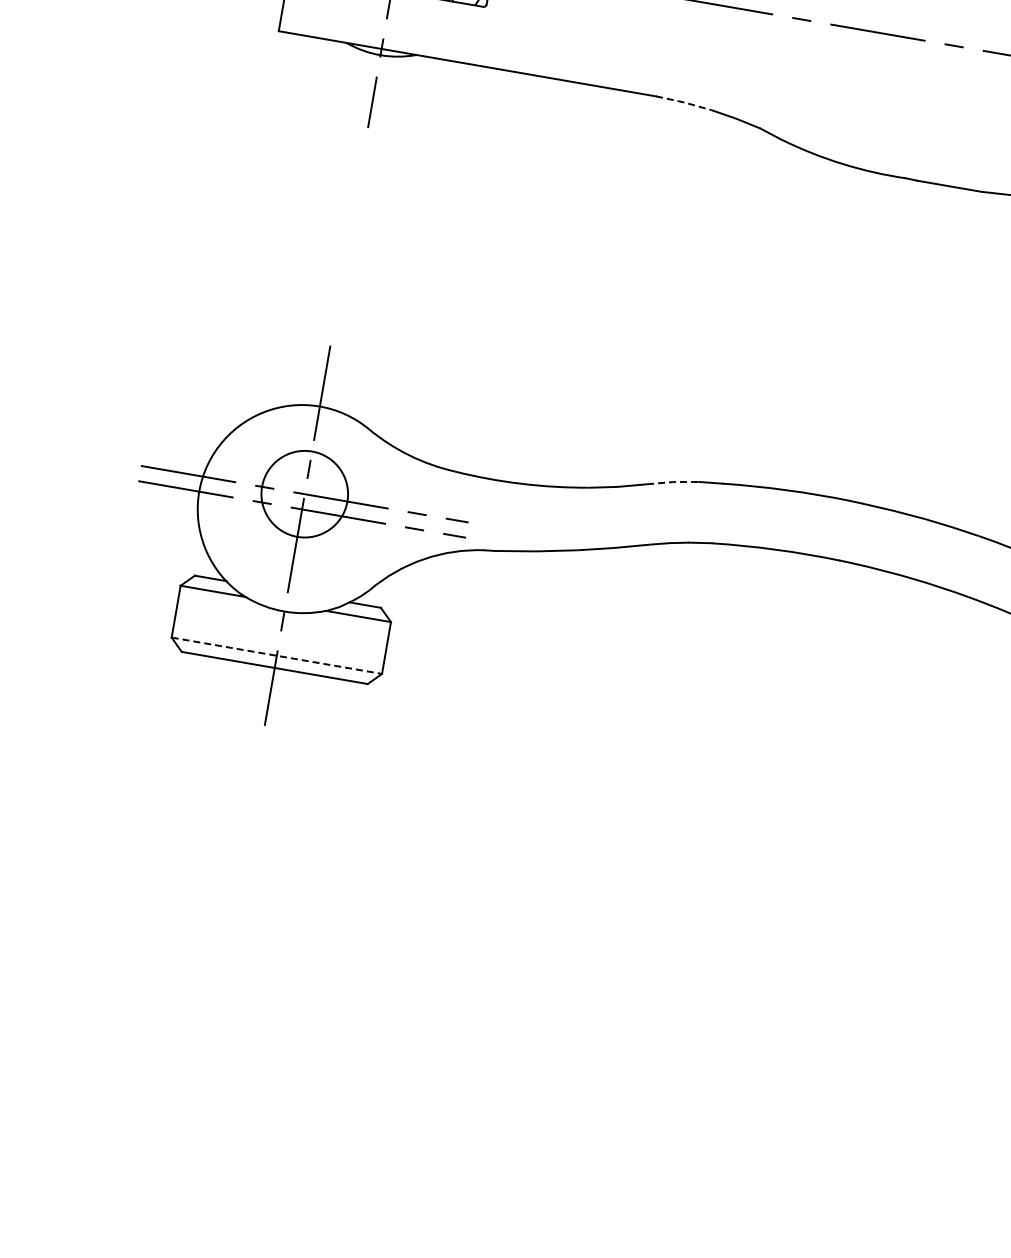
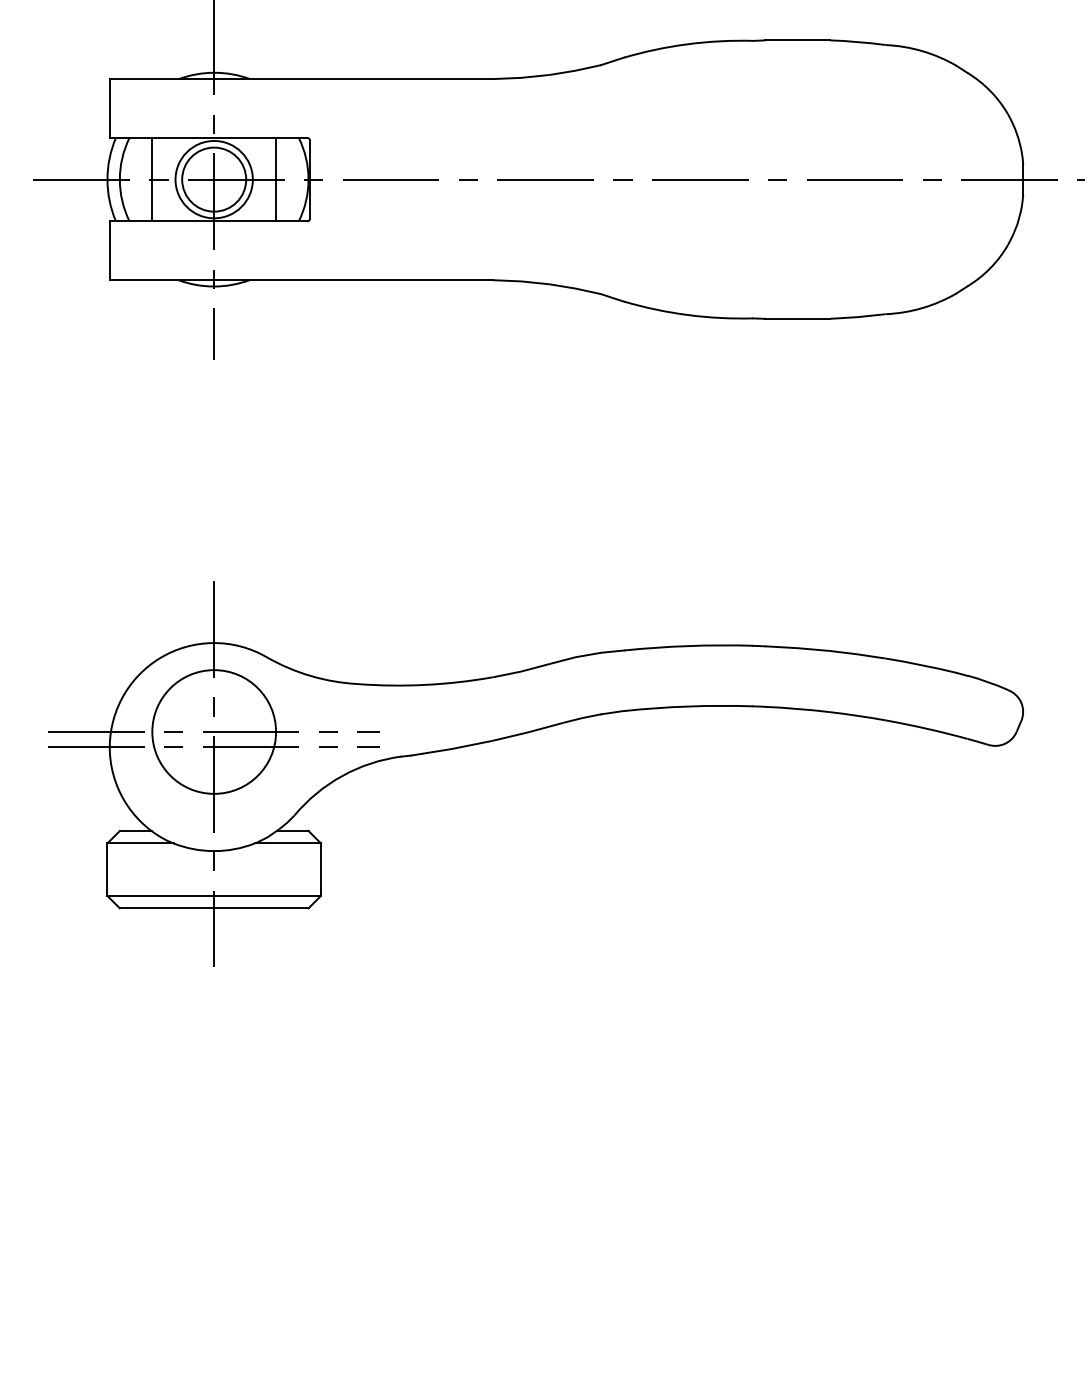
line: (684, 102) -> (521, 281), dashed -> solid
line: (673, 482) -> (575, 657), dashed -> solid
circle: (305, 493) -> (214, 731), size x1.43
line: (277, 655) -> (214, 895), dashed -> solid

